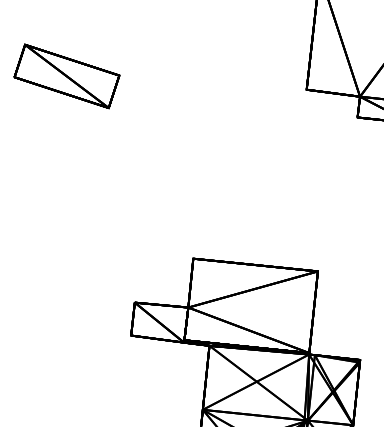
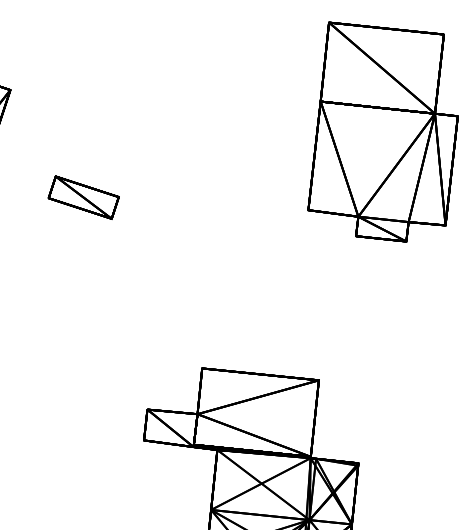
part: (66, 76) -> (83, 197), size x0.71

